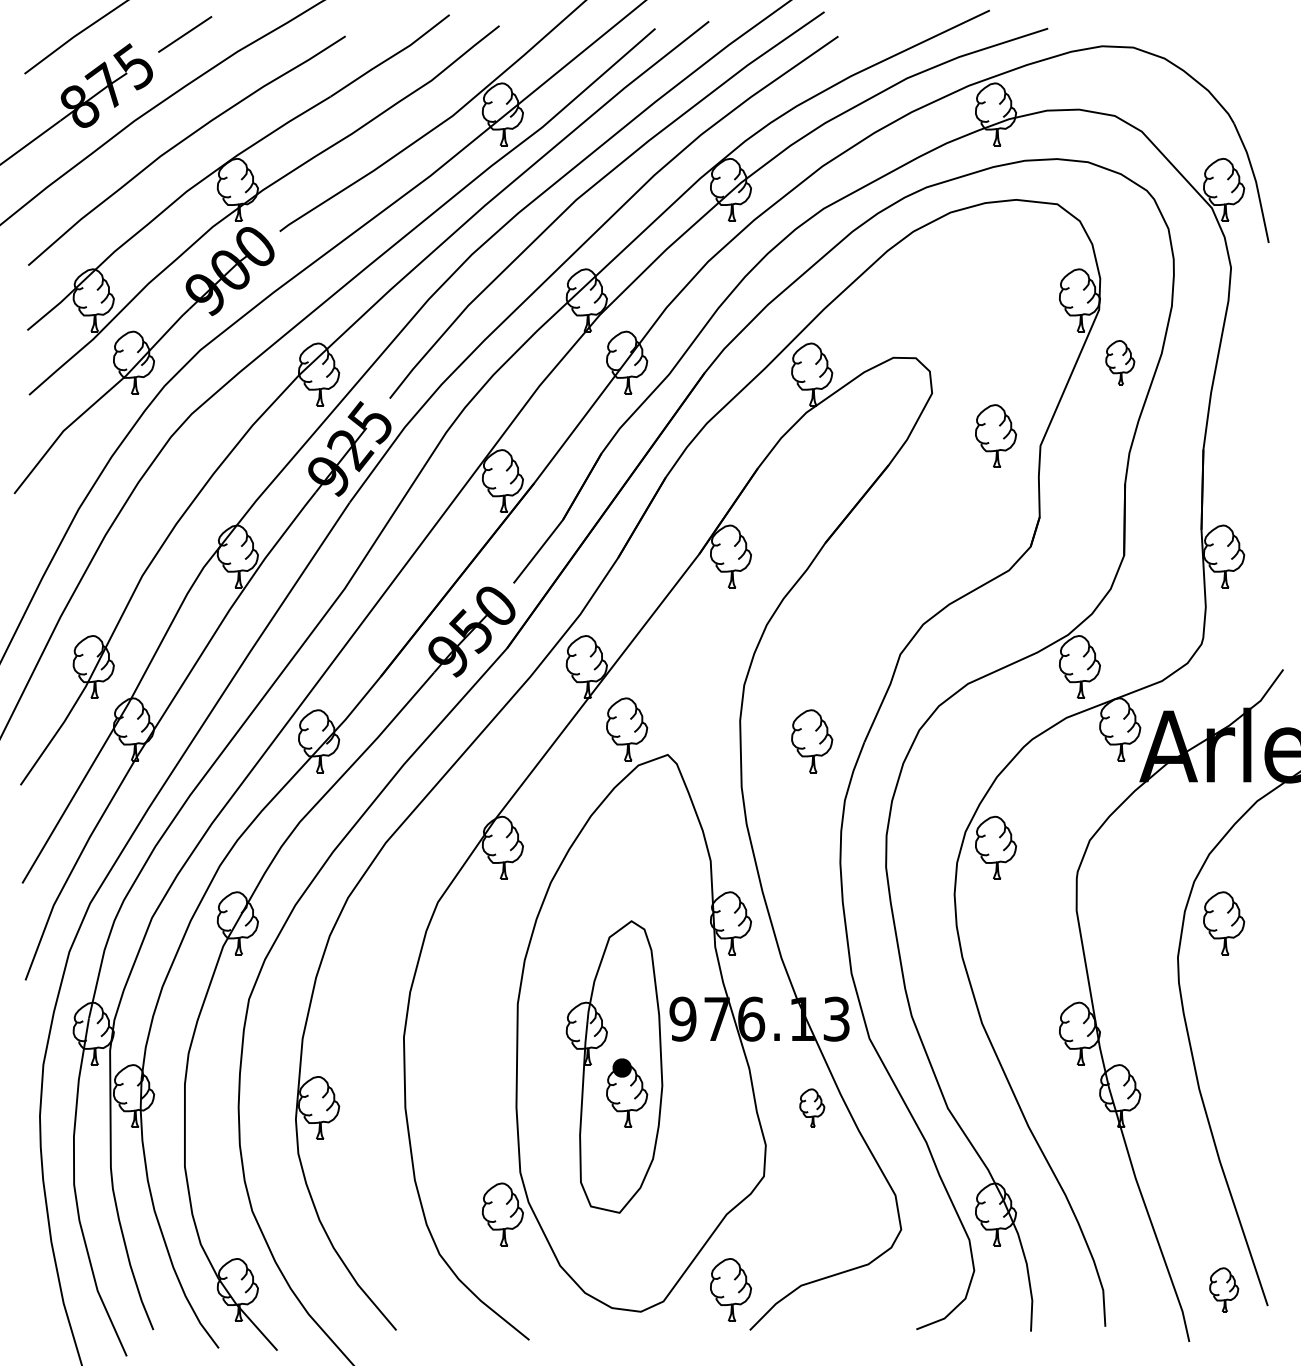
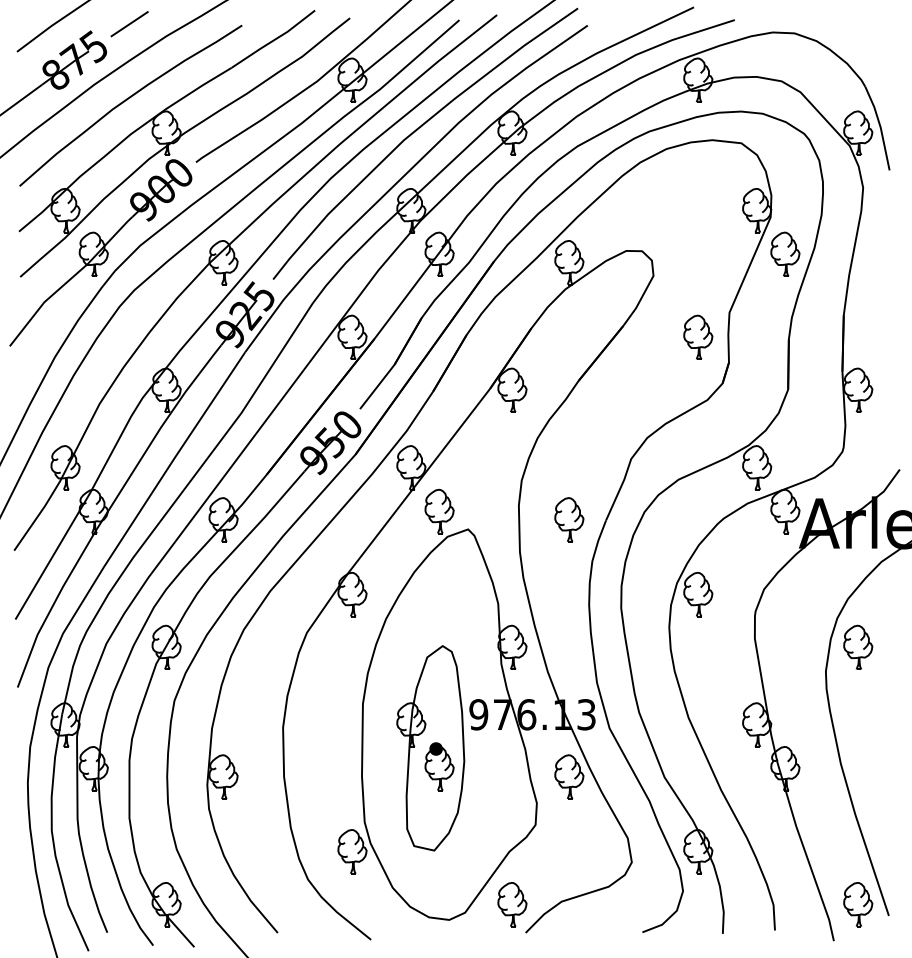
part: (1120, 362) -> (785, 254), size x1.43
part: (996, 435) -> (698, 336), moved
part: (812, 1107) -> (569, 776), size x1.67
part: (1224, 1289) -> (858, 904), size x1.43

